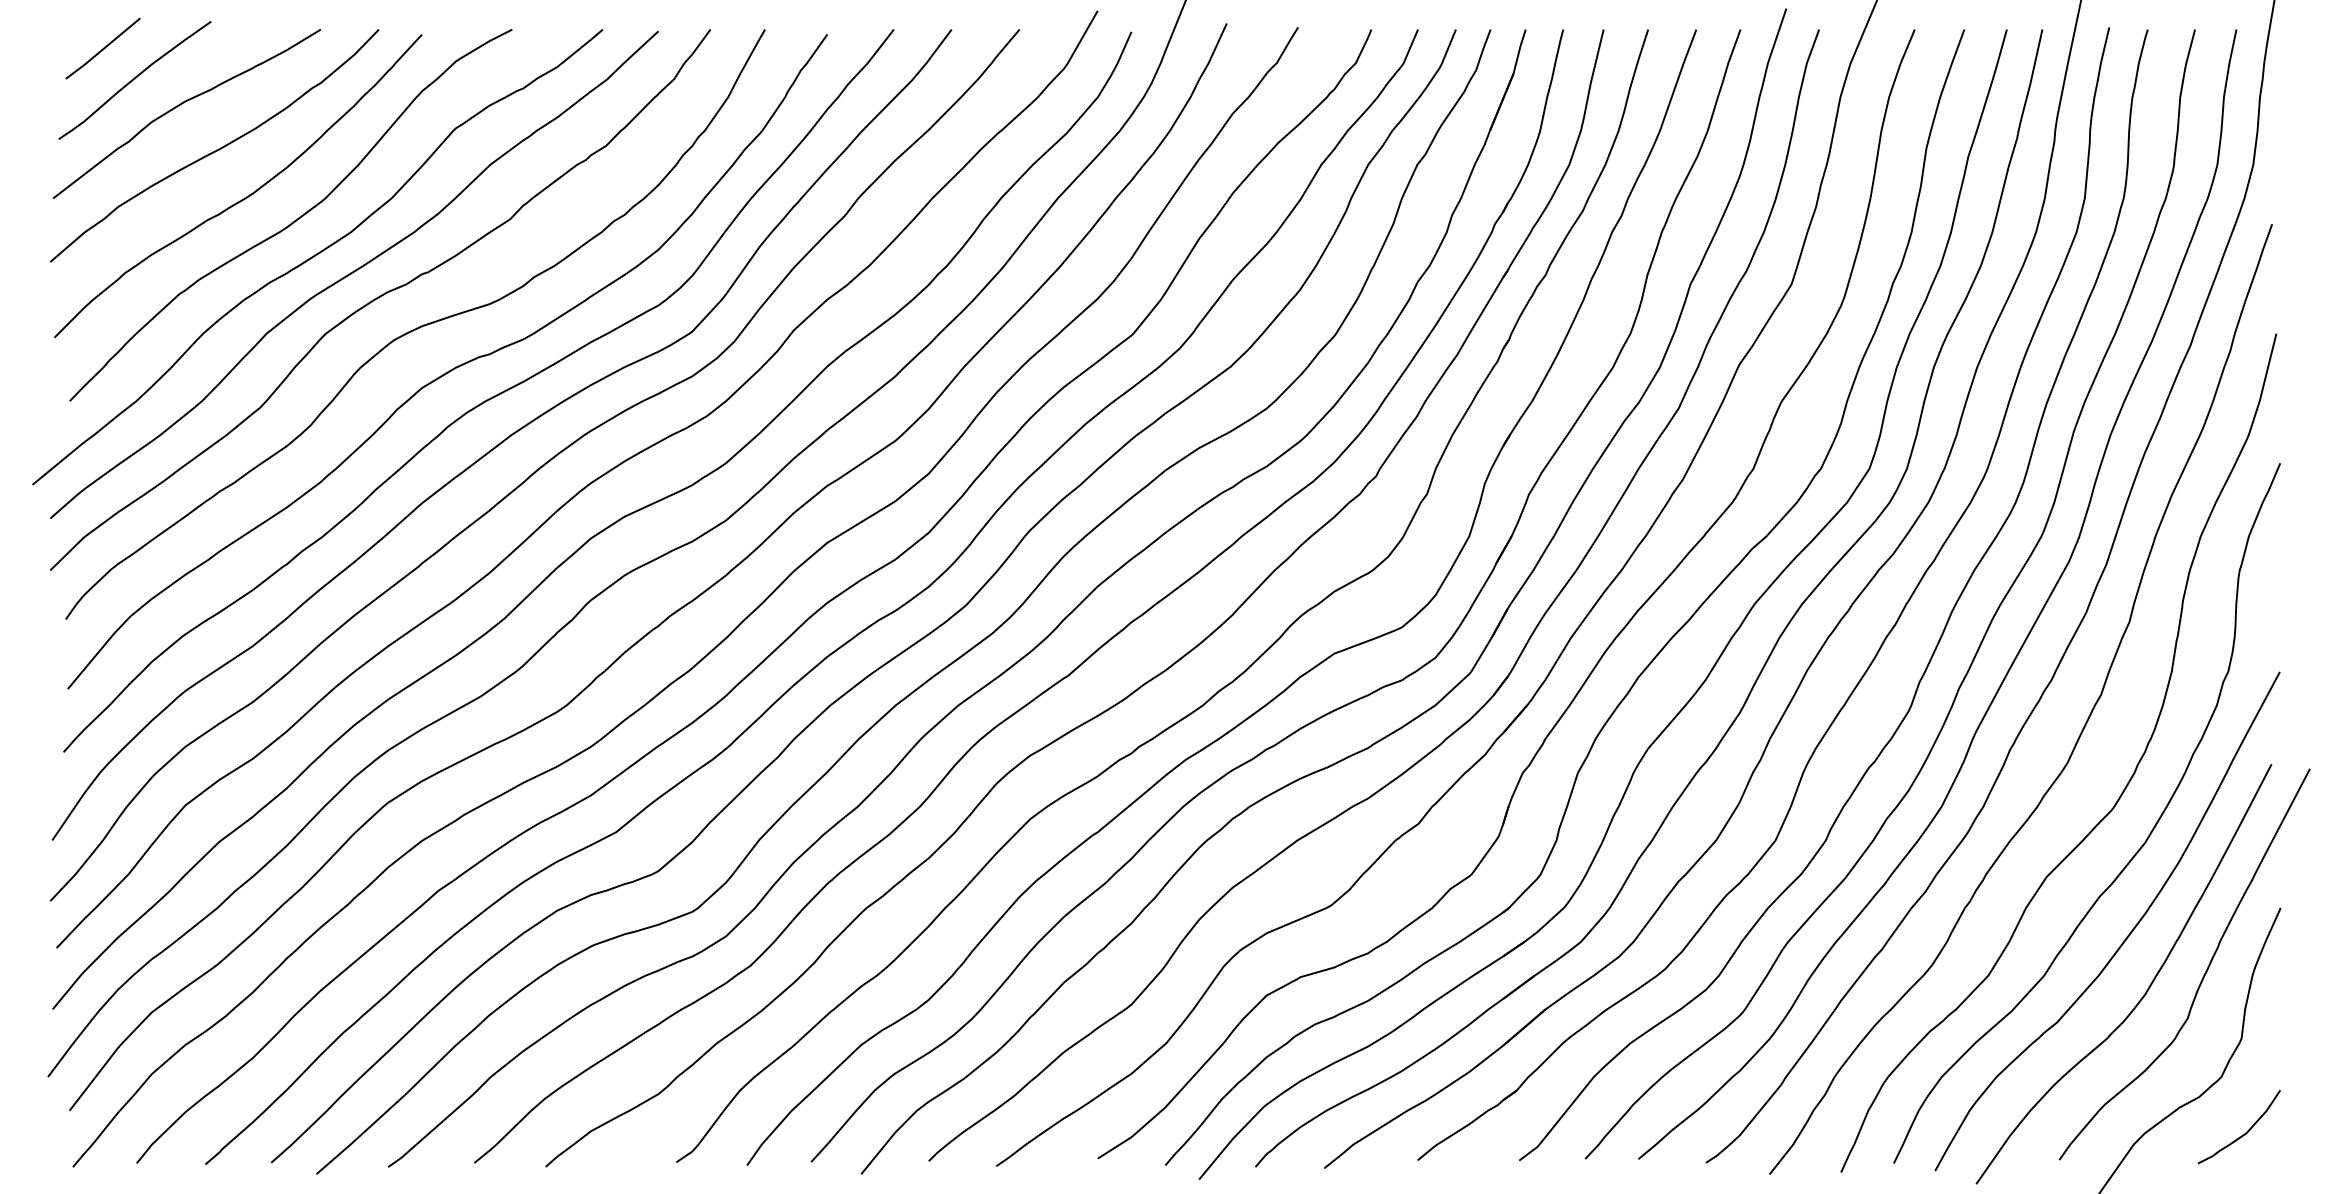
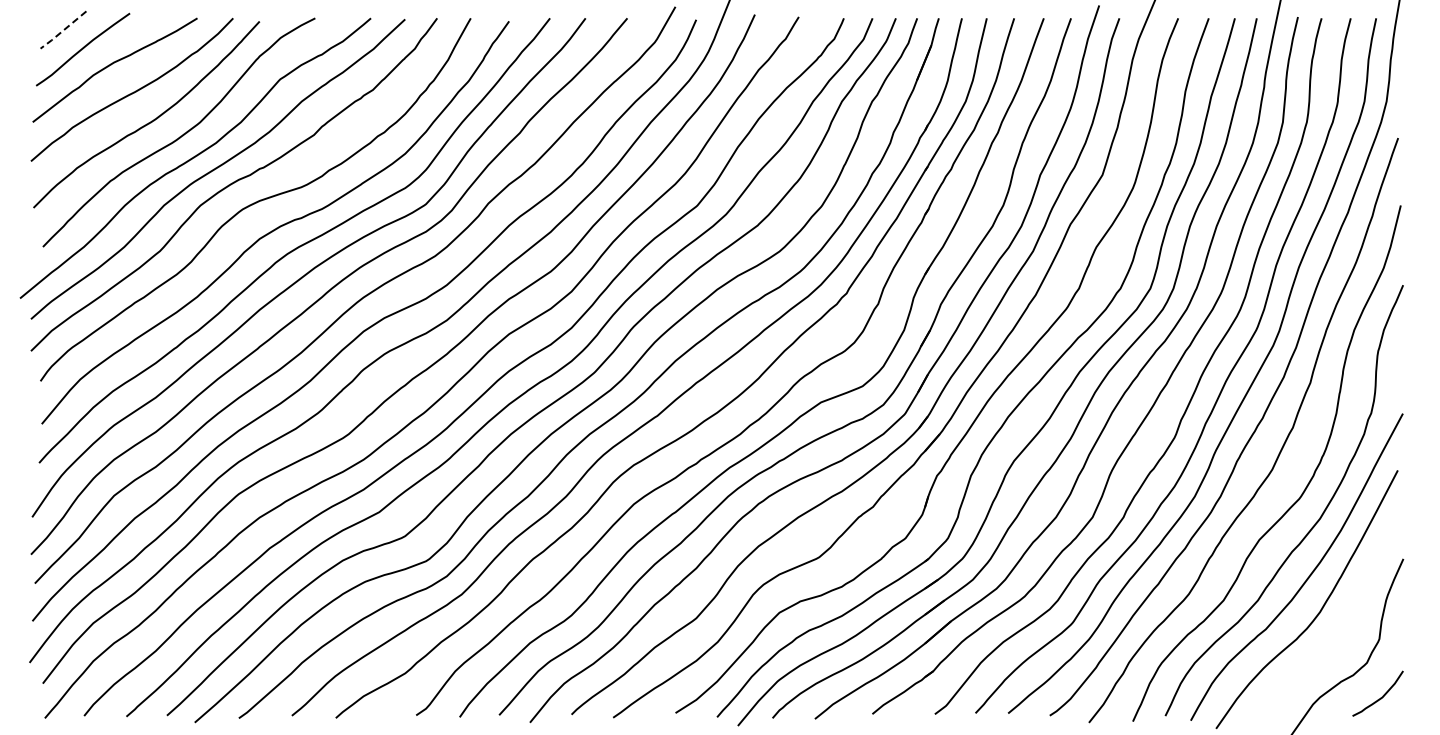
line: (103, 49) -> (63, 30), solid -> dashed
curve: (2204, 972) -> (1356, 598), removed

